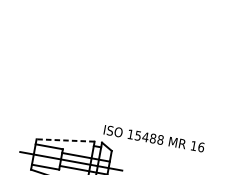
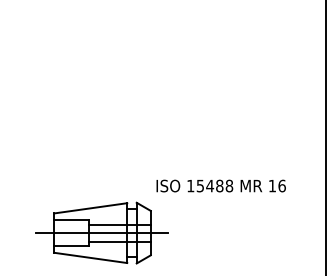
text: (153, 138) -> (220, 185), moved
line: (65, 140) -> (90, 208), dashed -> solid

